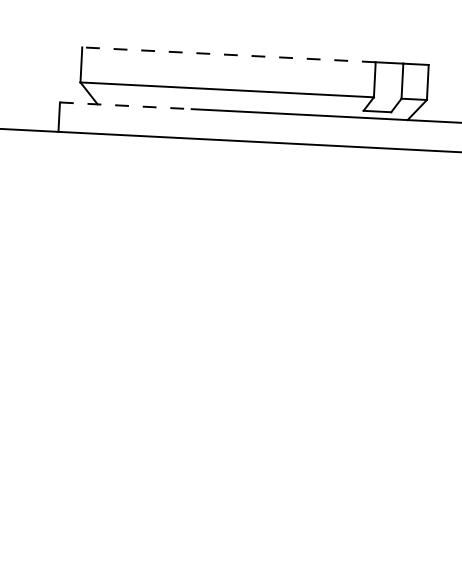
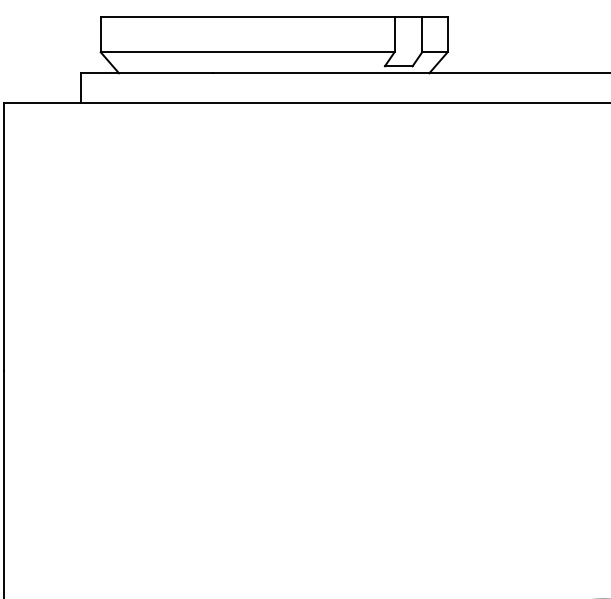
line: (228, 55) -> (247, 17), dashed -> solid
line: (126, 106) -> (147, 73), dashed -> solid

